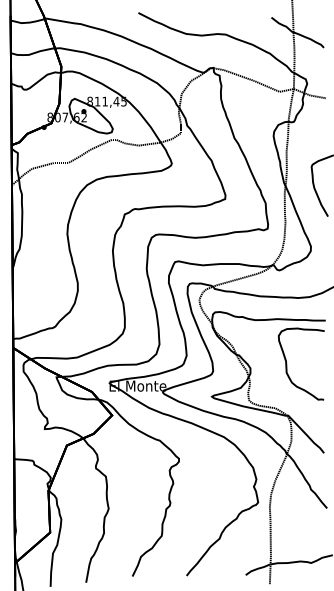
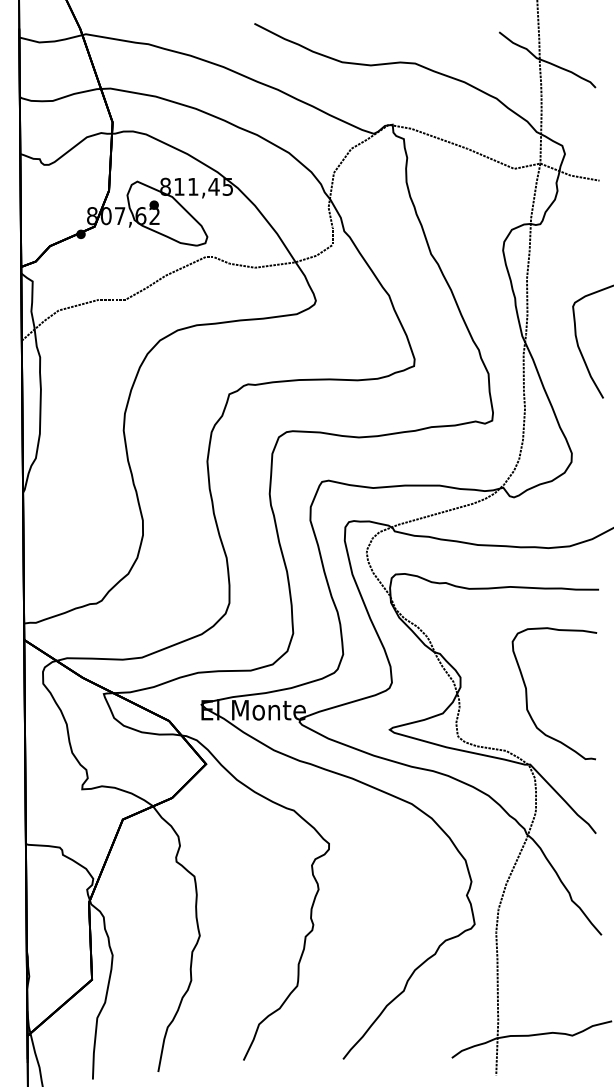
curve: (287, 363) -> (528, 692), moved

